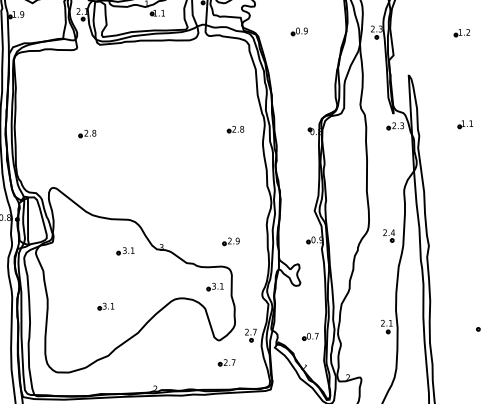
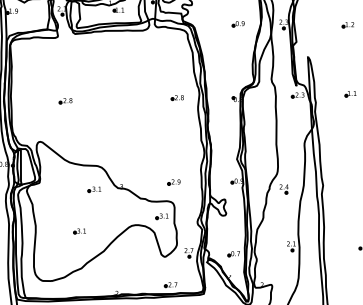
part: (298, 31) -> (237, 23), moved
part: (388, 235) -> (283, 189), moved
part: (226, 362) -> (170, 284), moved

